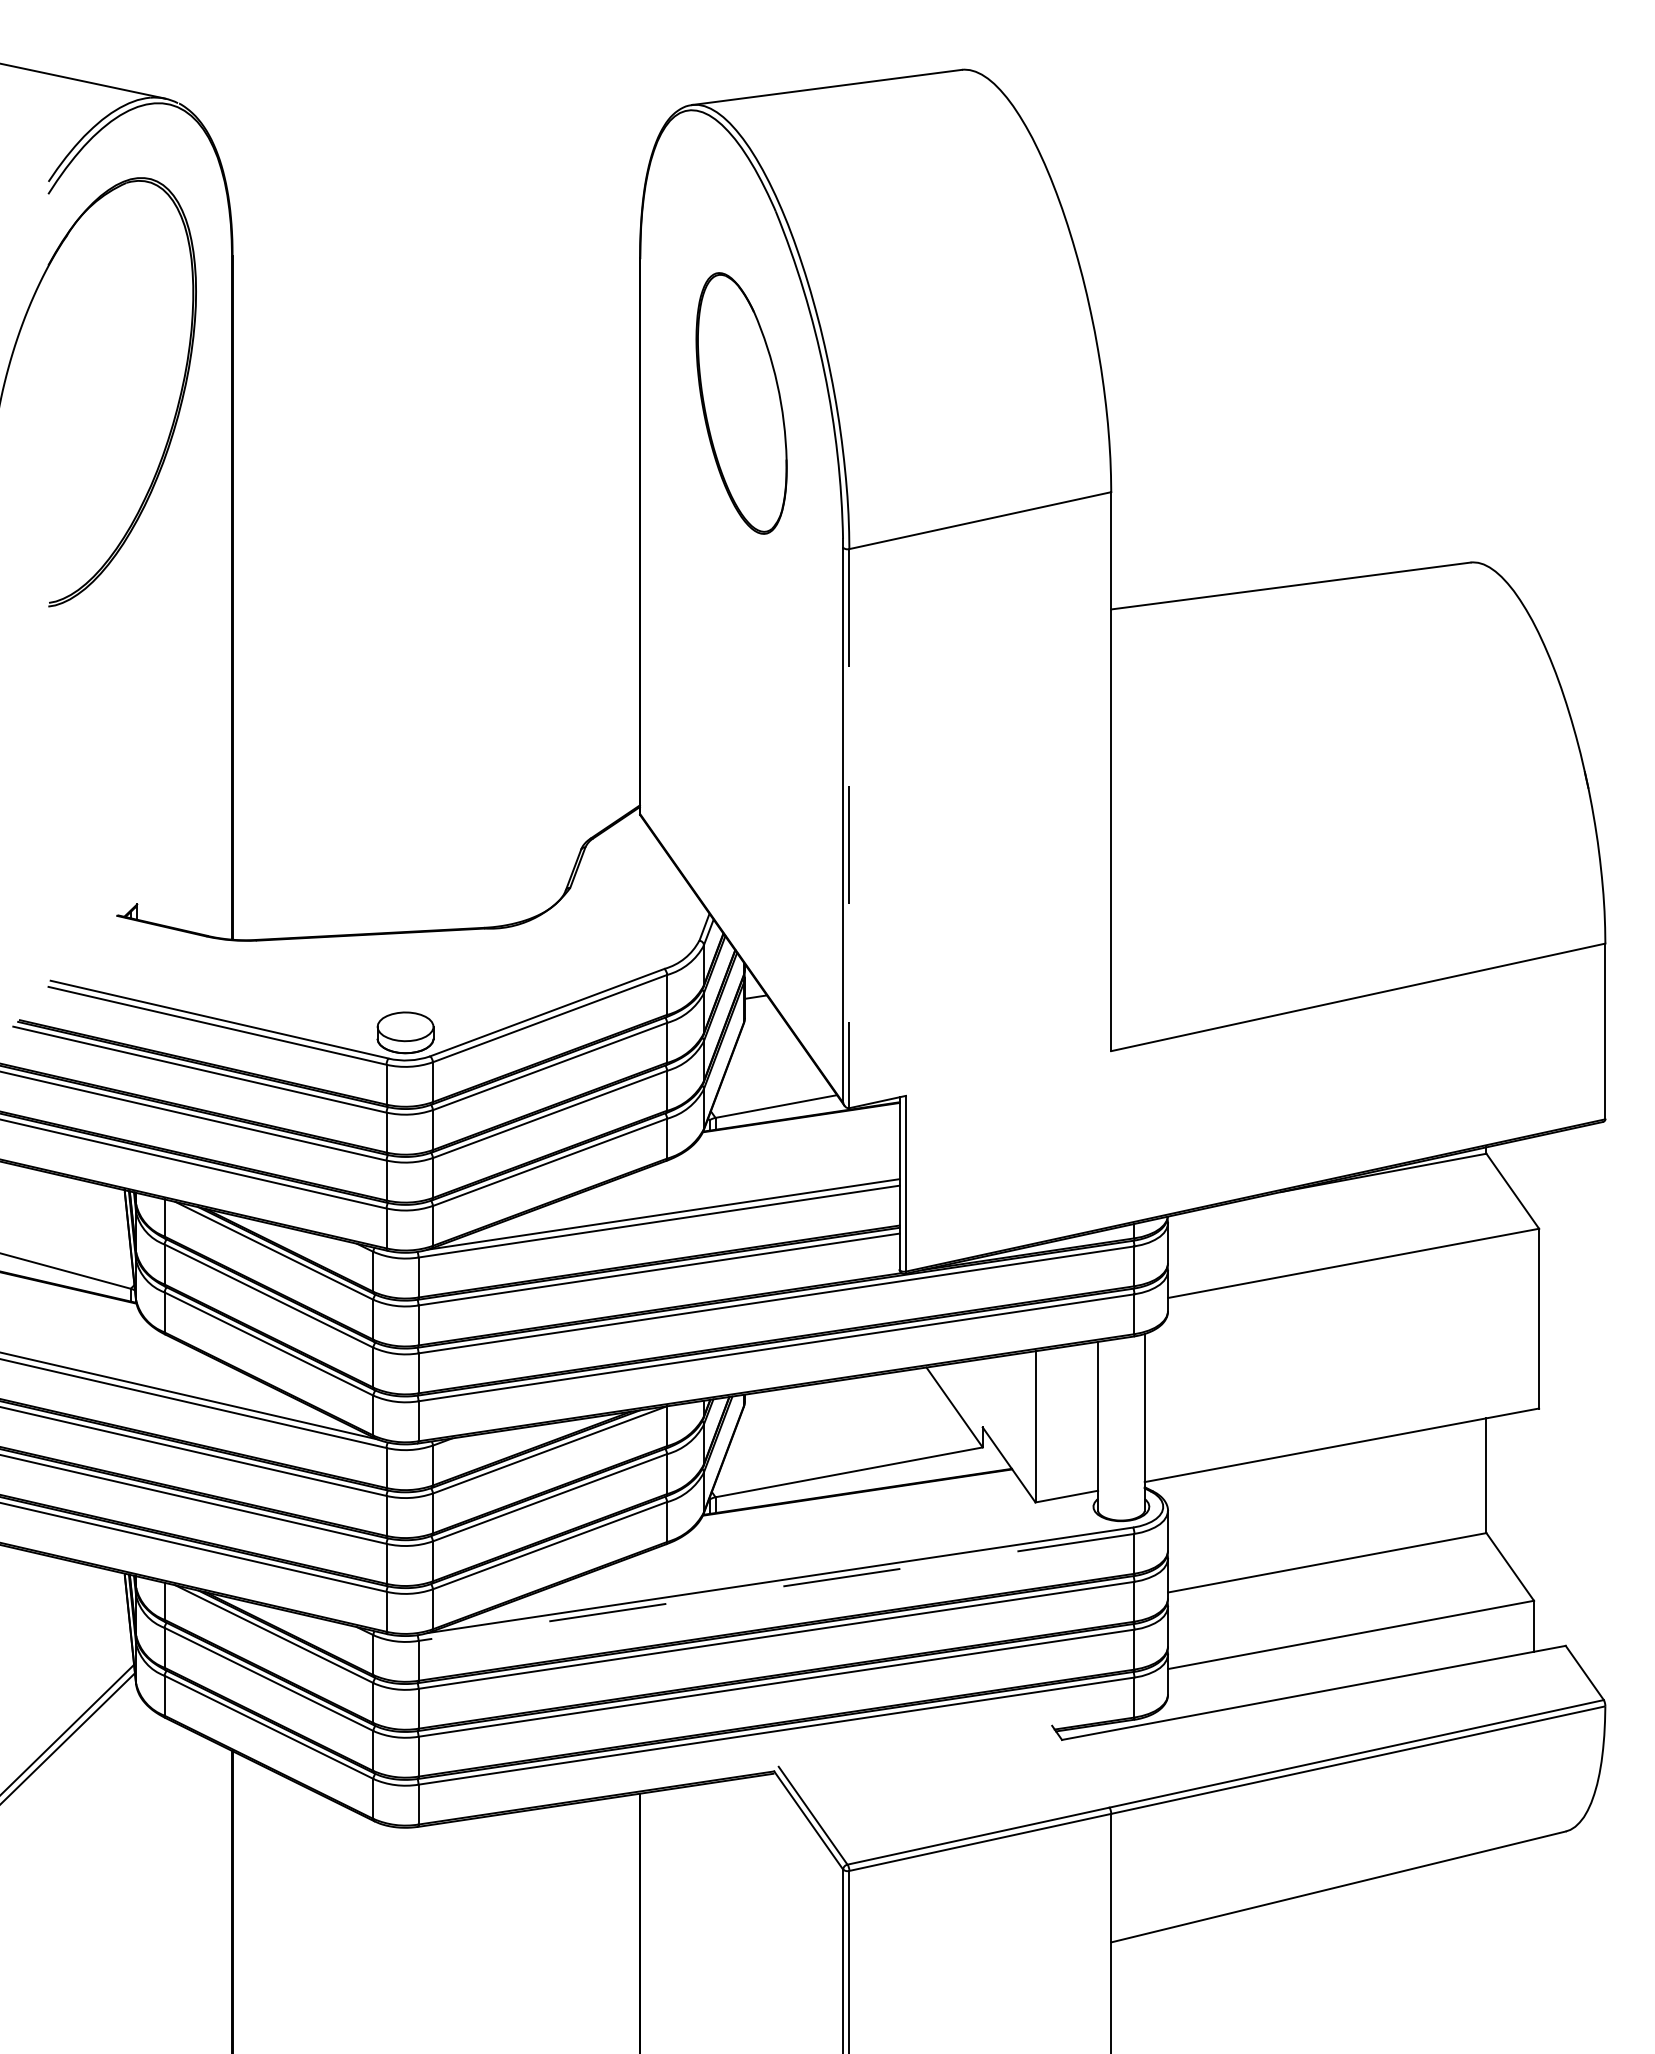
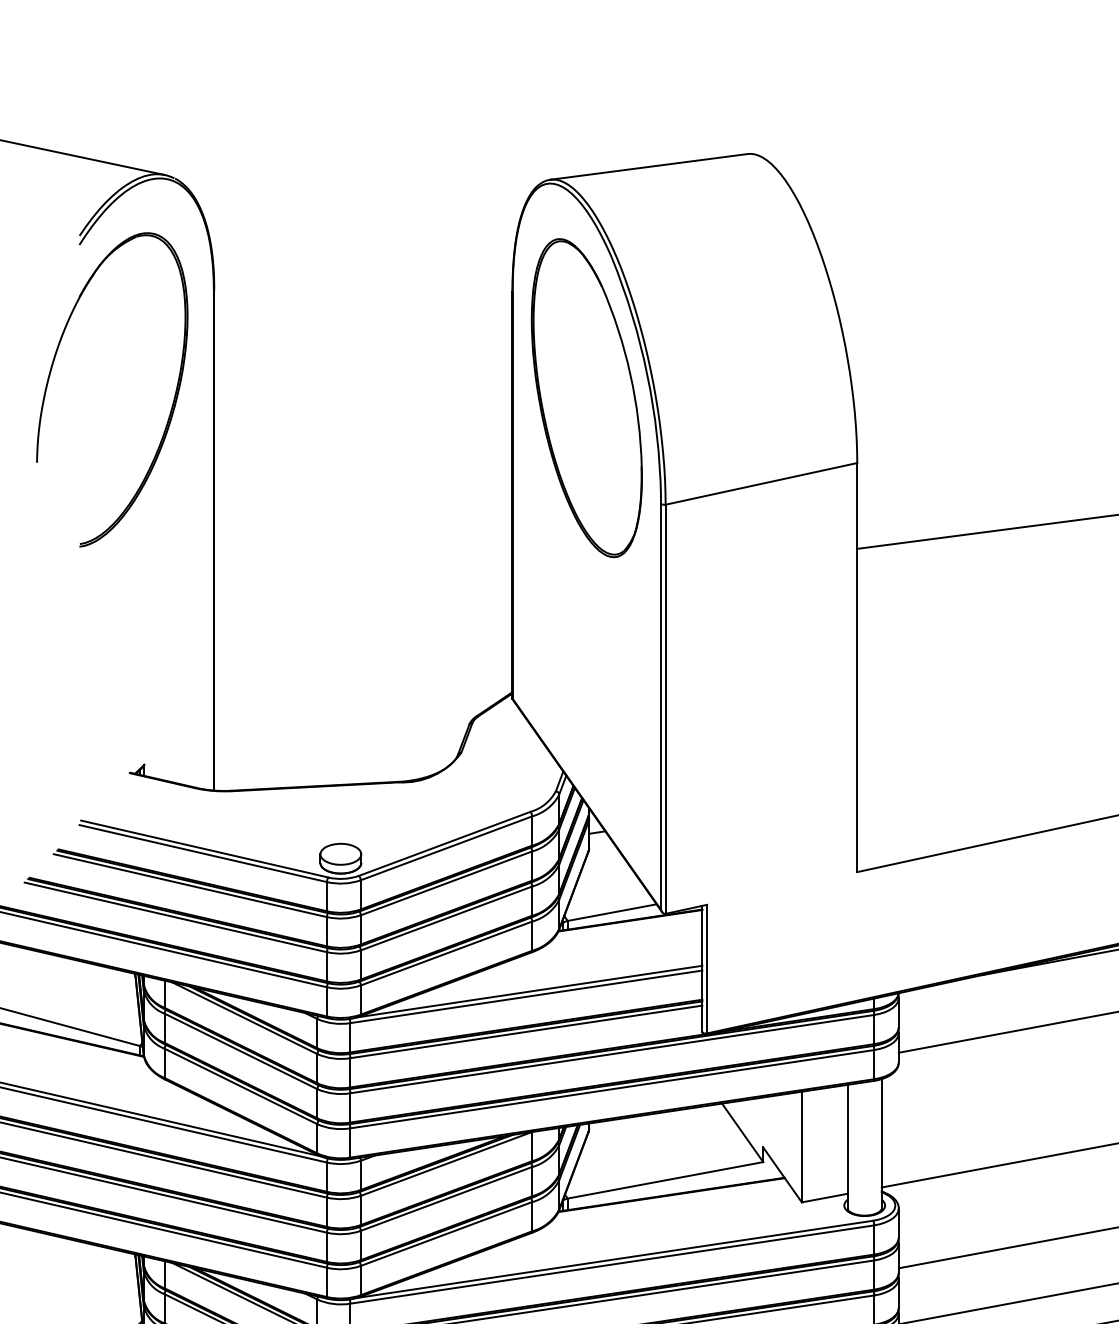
part: (741, 403) -> (586, 398), size x1.67
line: (849, 828) -> (665, 709), dashed -> solid
line: (776, 1587) -> (612, 1264), dashed -> solid

